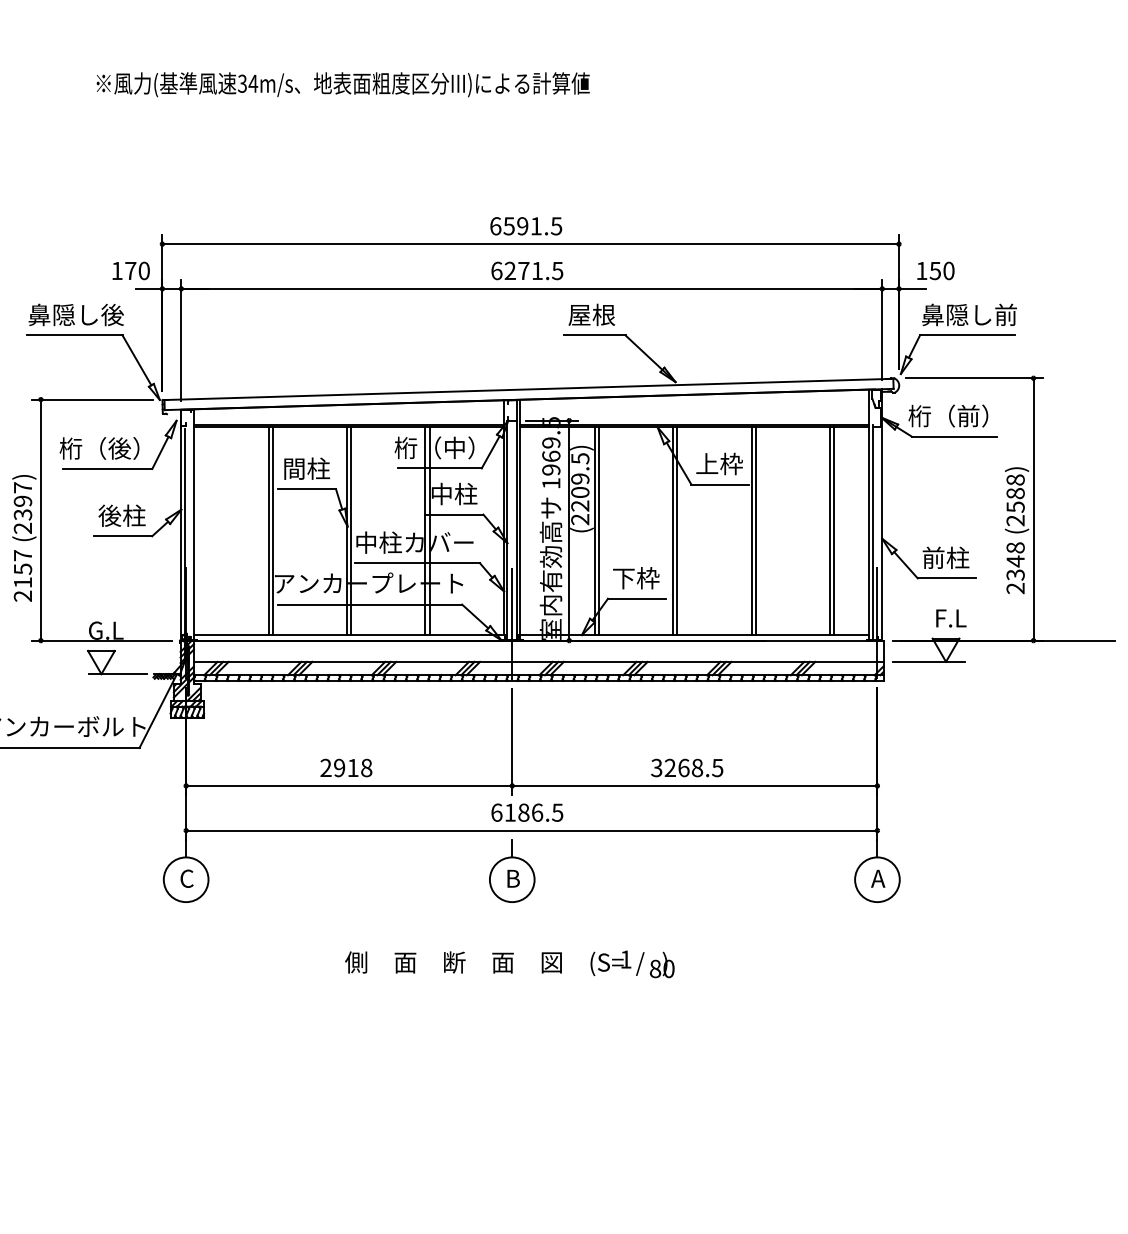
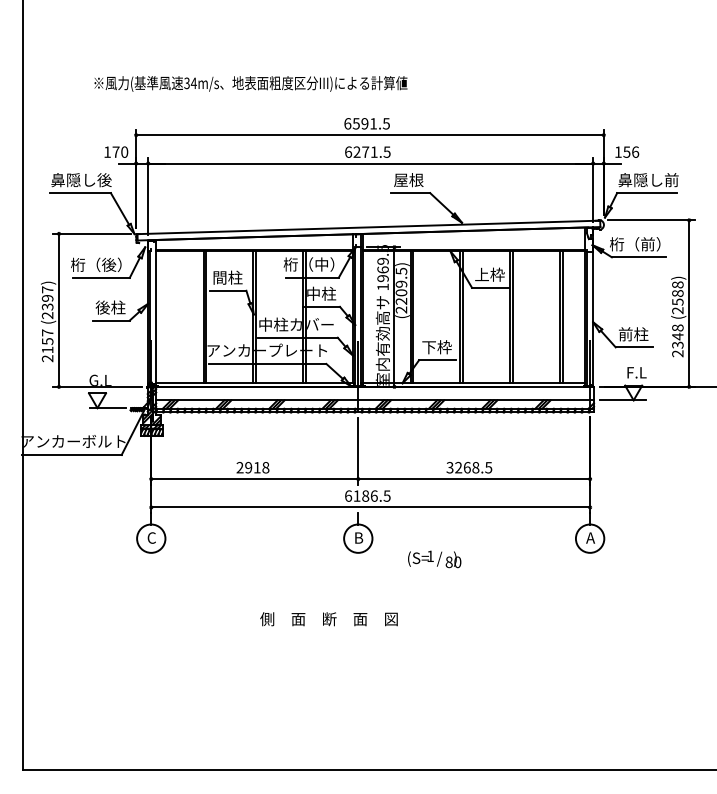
text: (342, 83) -> (250, 83), moved
text: (948, 269) -> (635, 151), 150 -> 156
text: (452, 962) -> (328, 619), moved
text: (632, 964) -> (434, 559), moved

